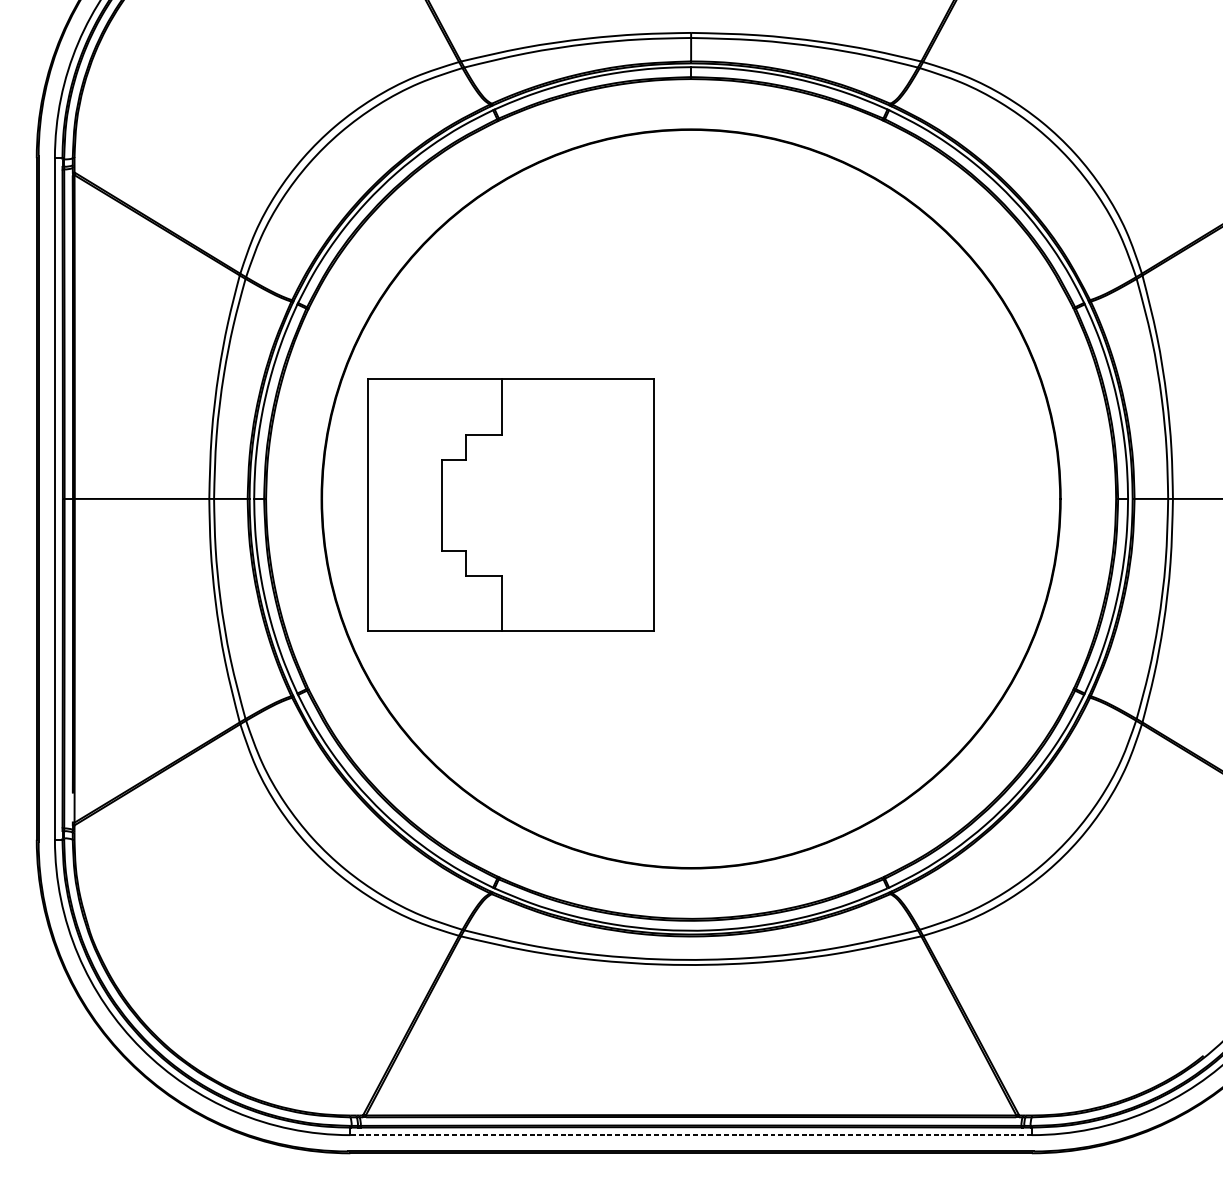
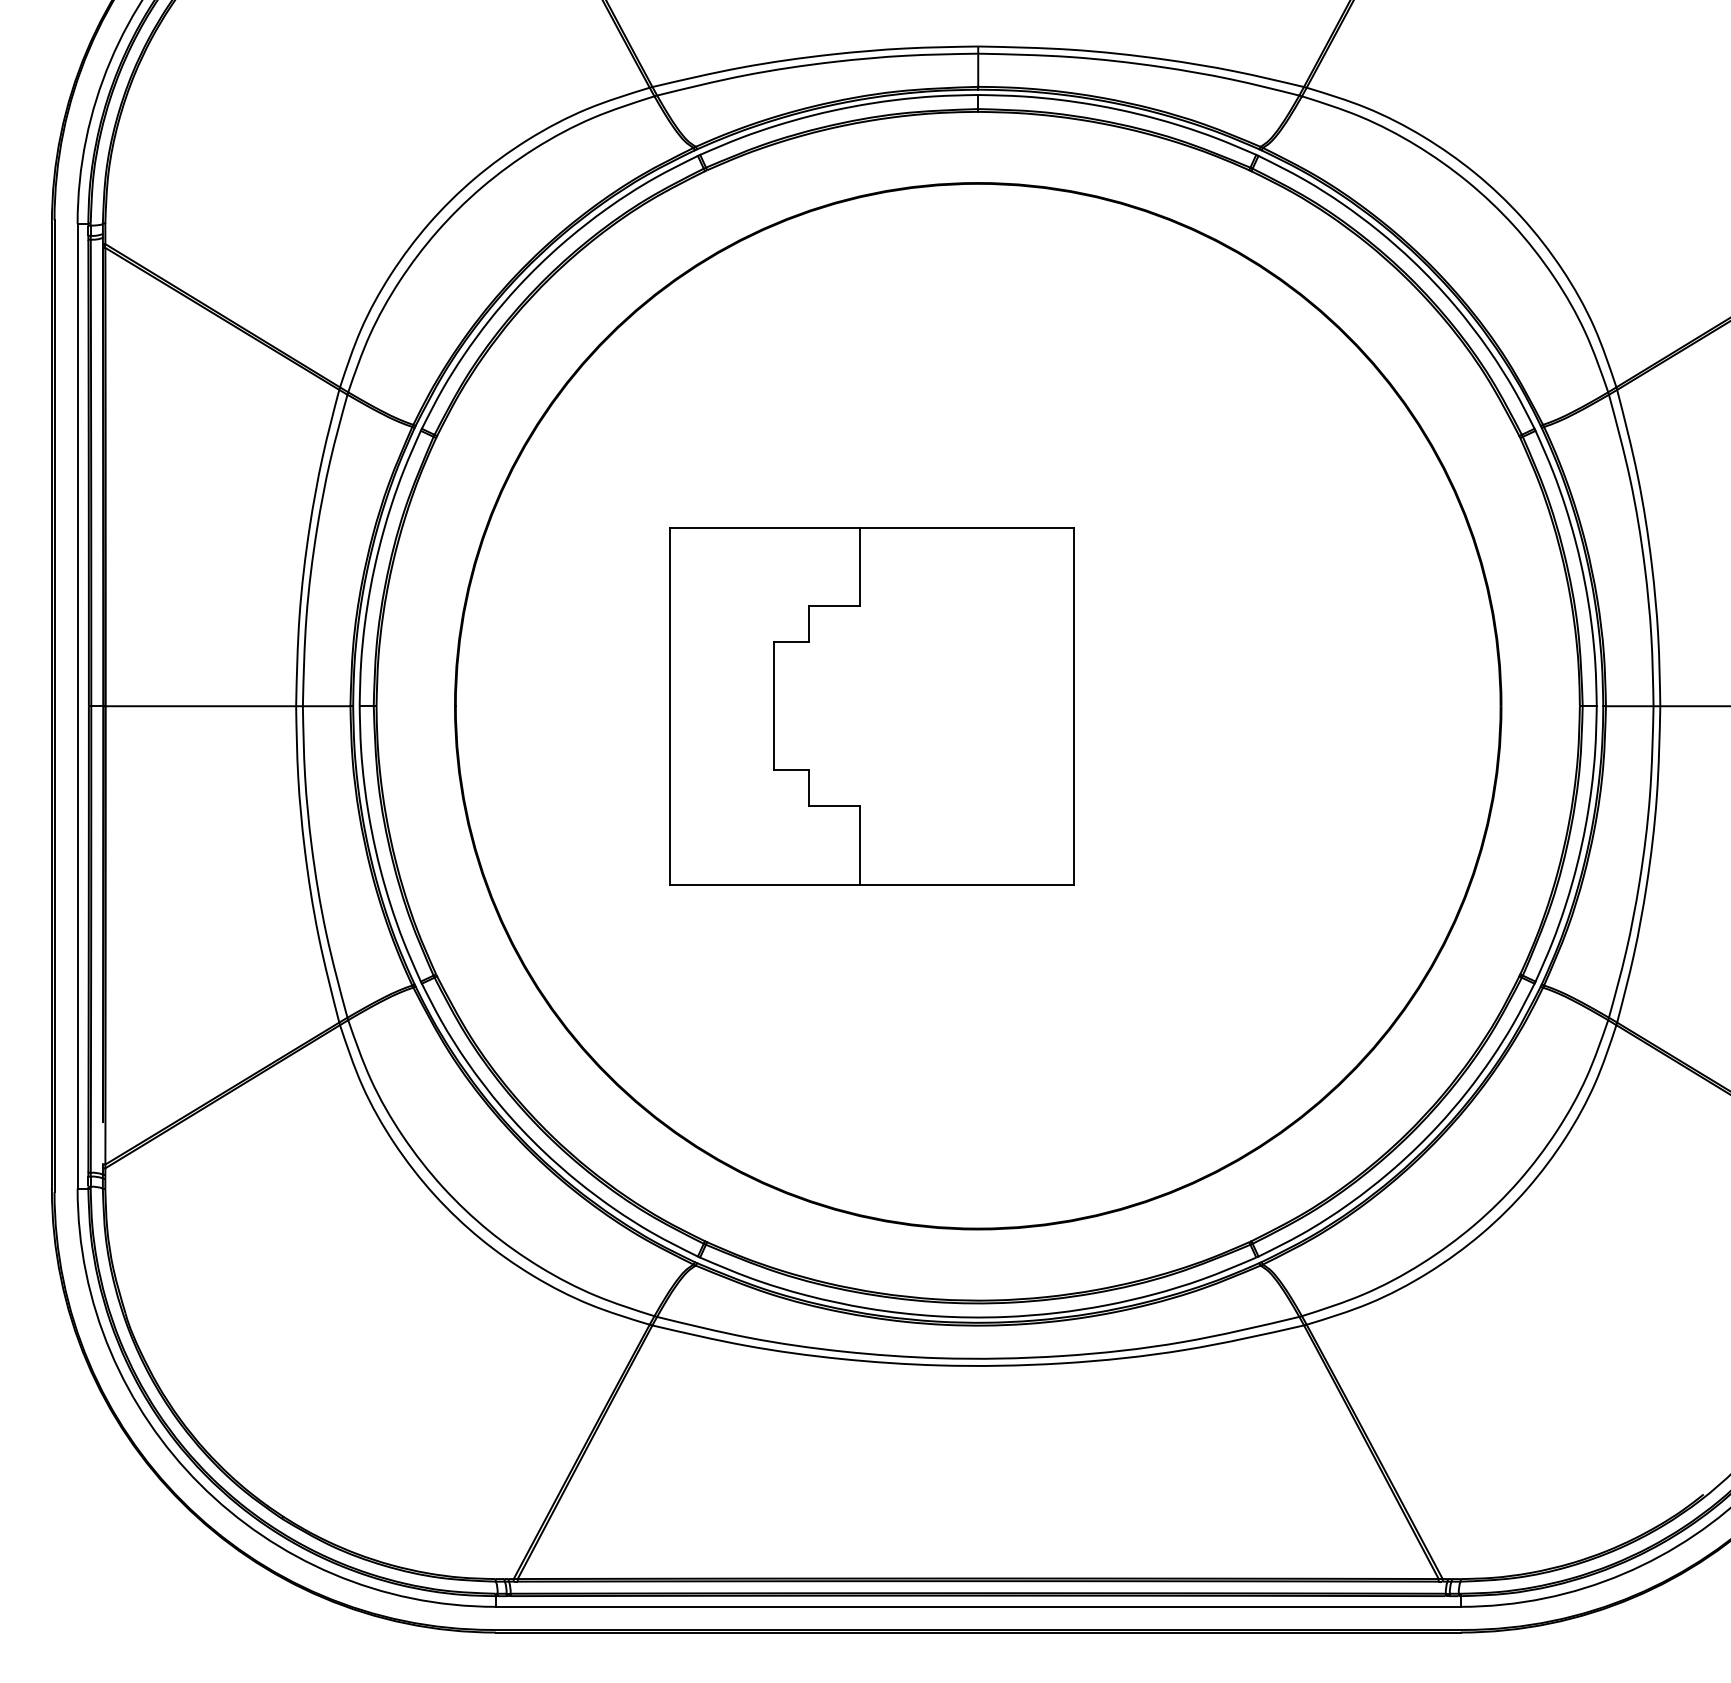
part: (510, 505) -> (871, 706), moved
line: (690, 1134) -> (977, 1606), dashed -> solid

